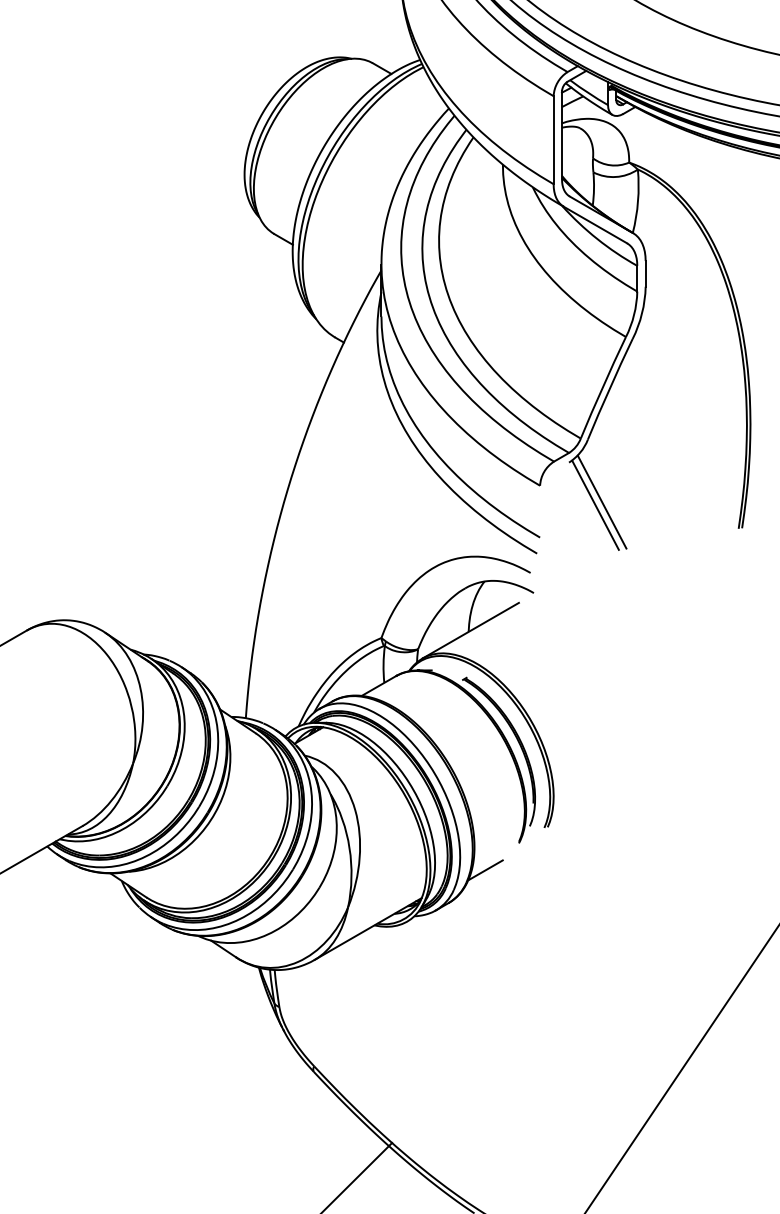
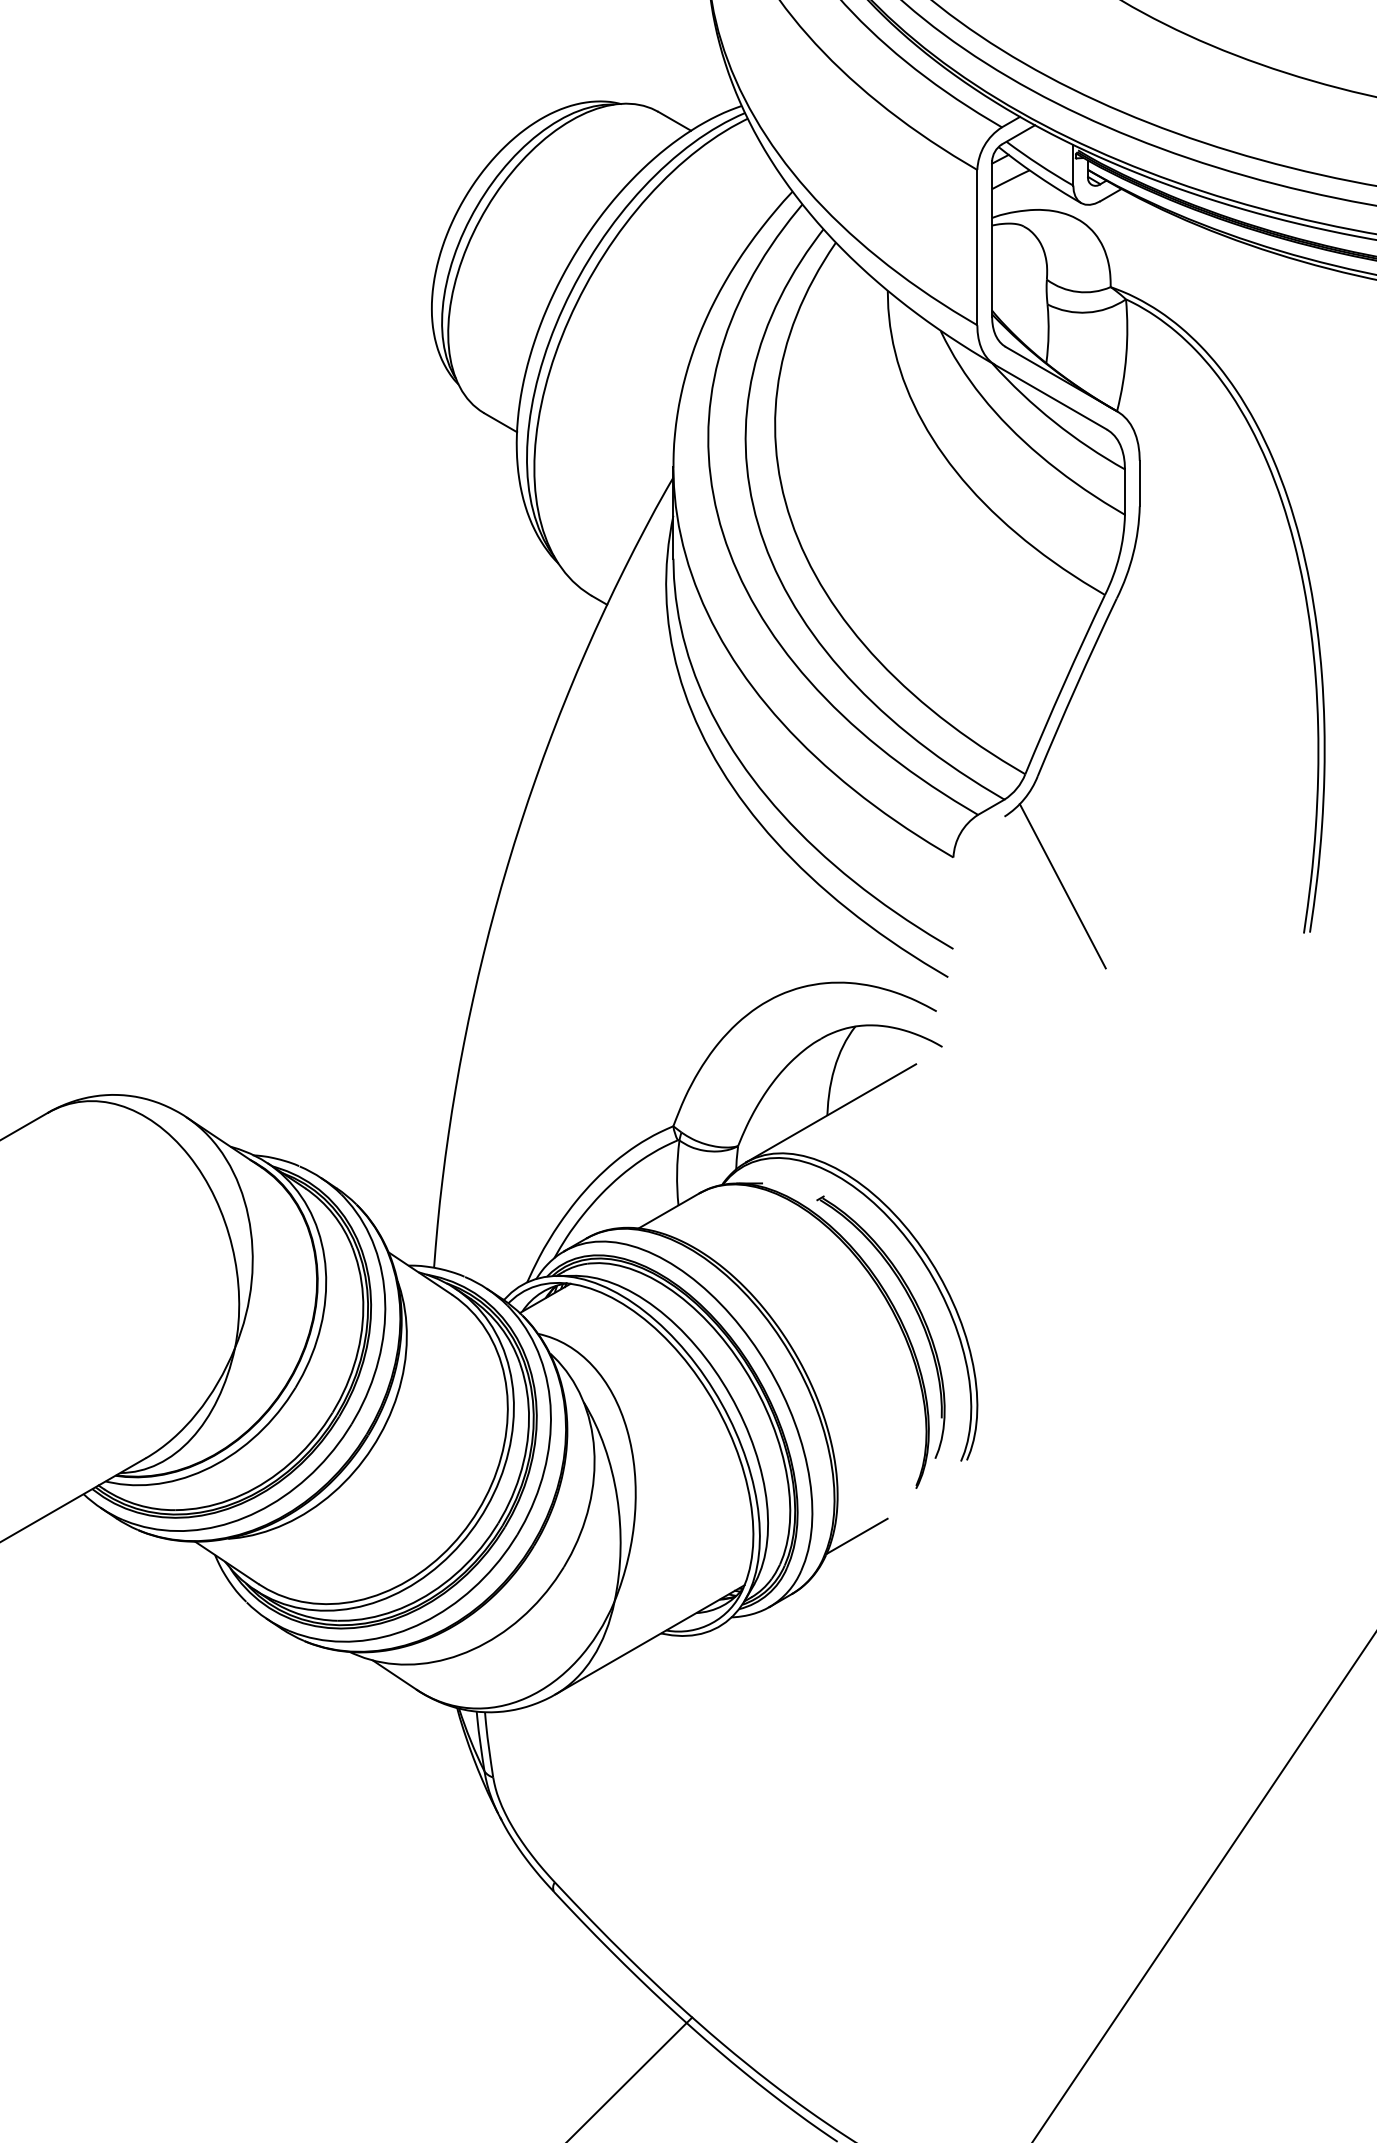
line: (595, 504) -> (1051, 890), removed

